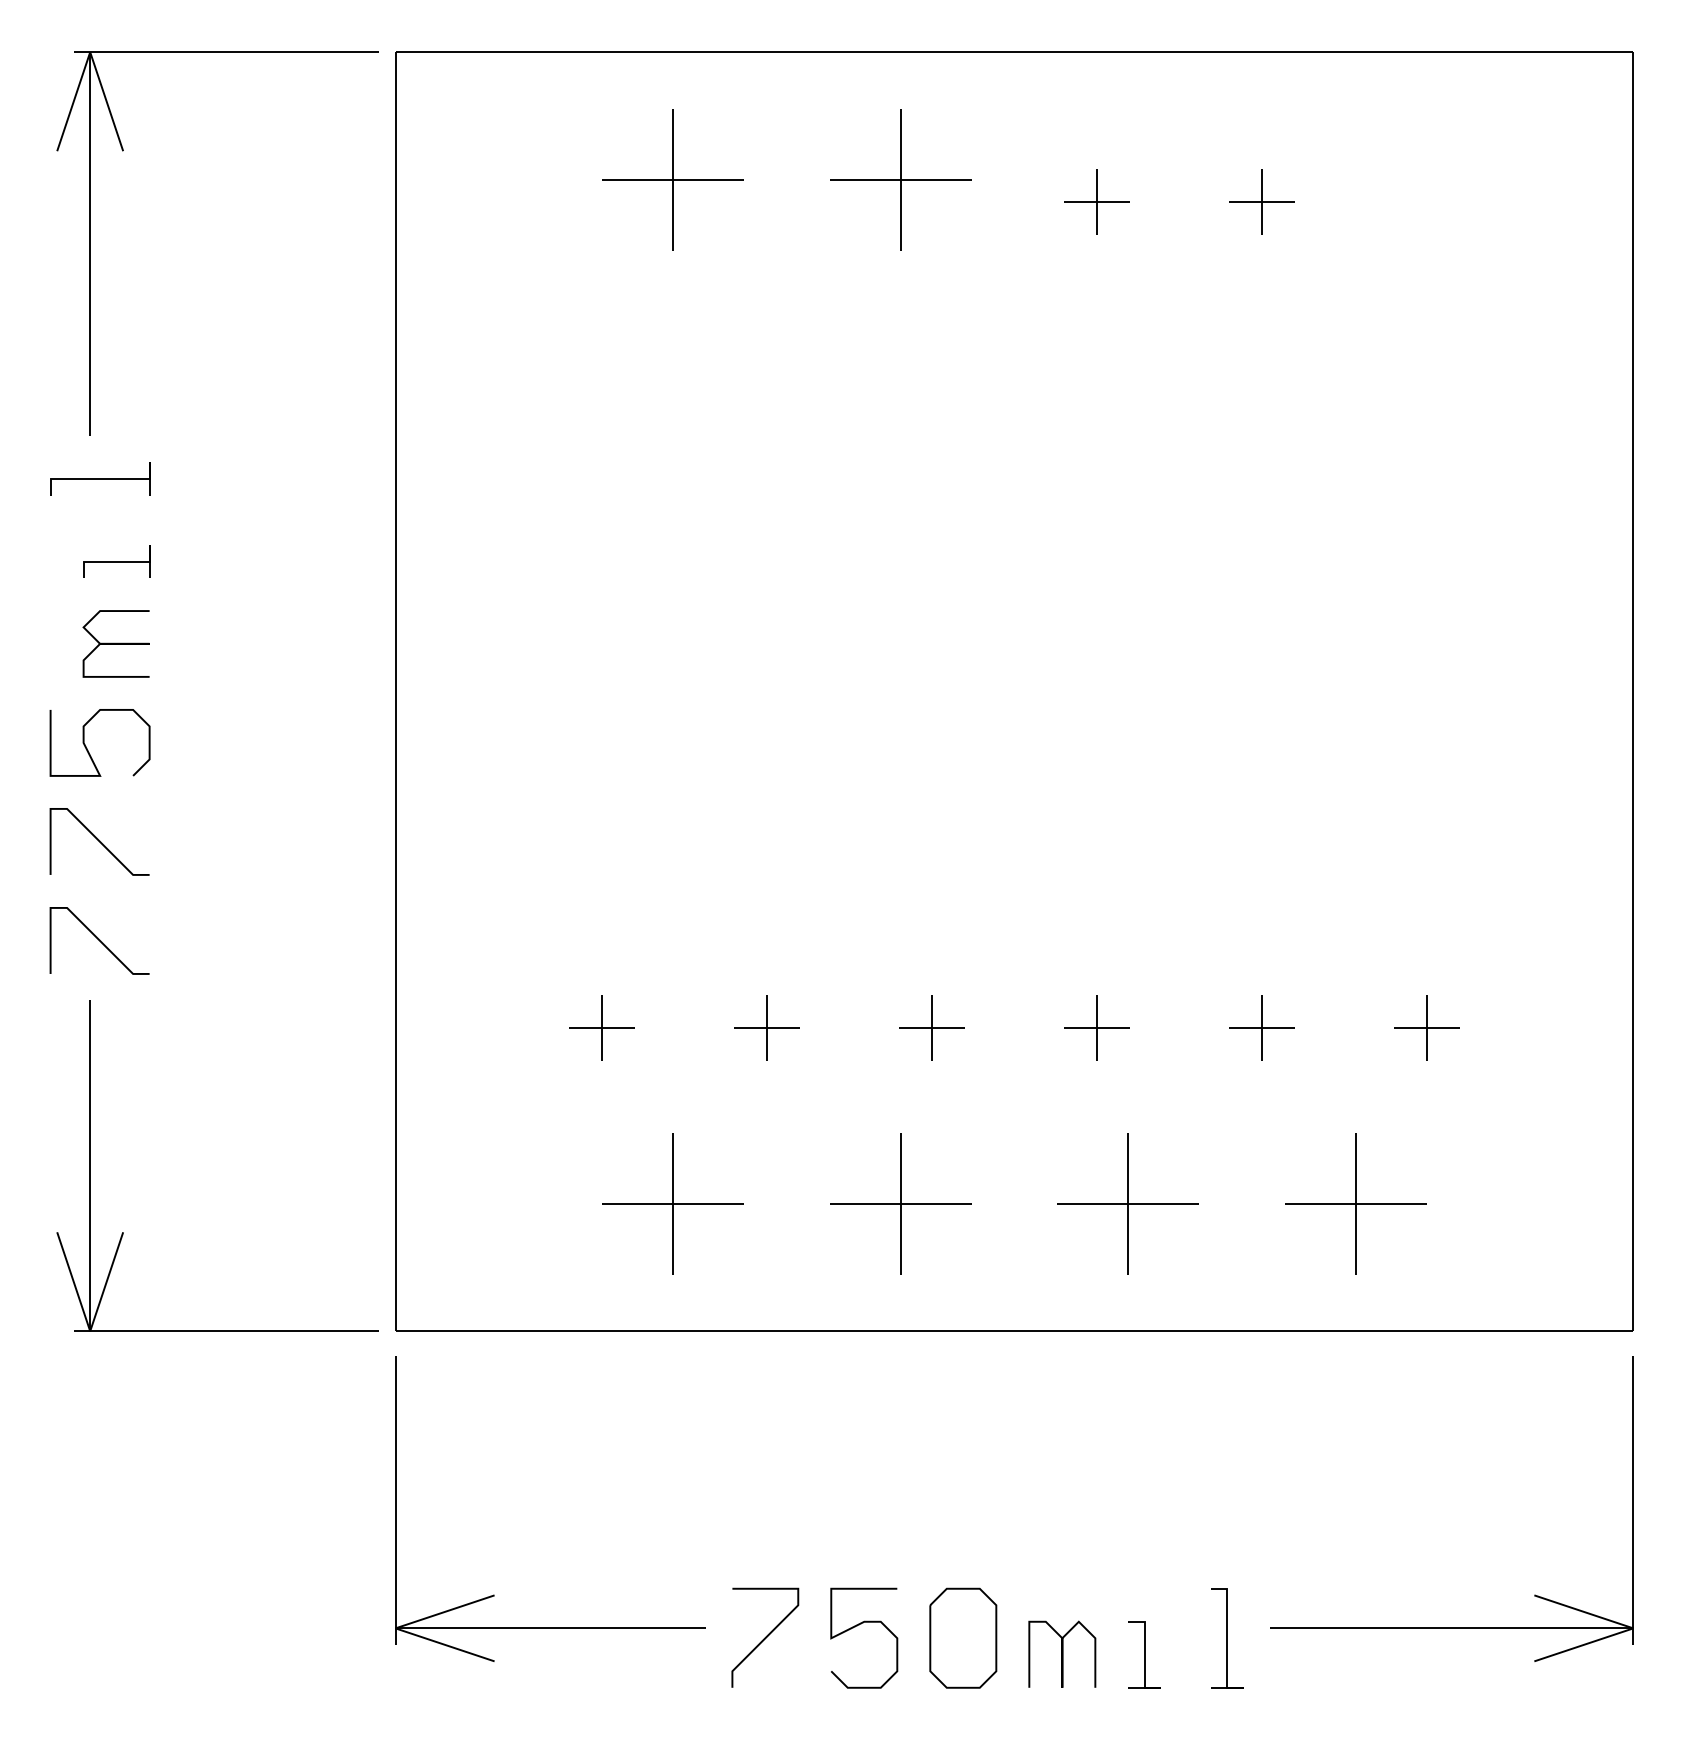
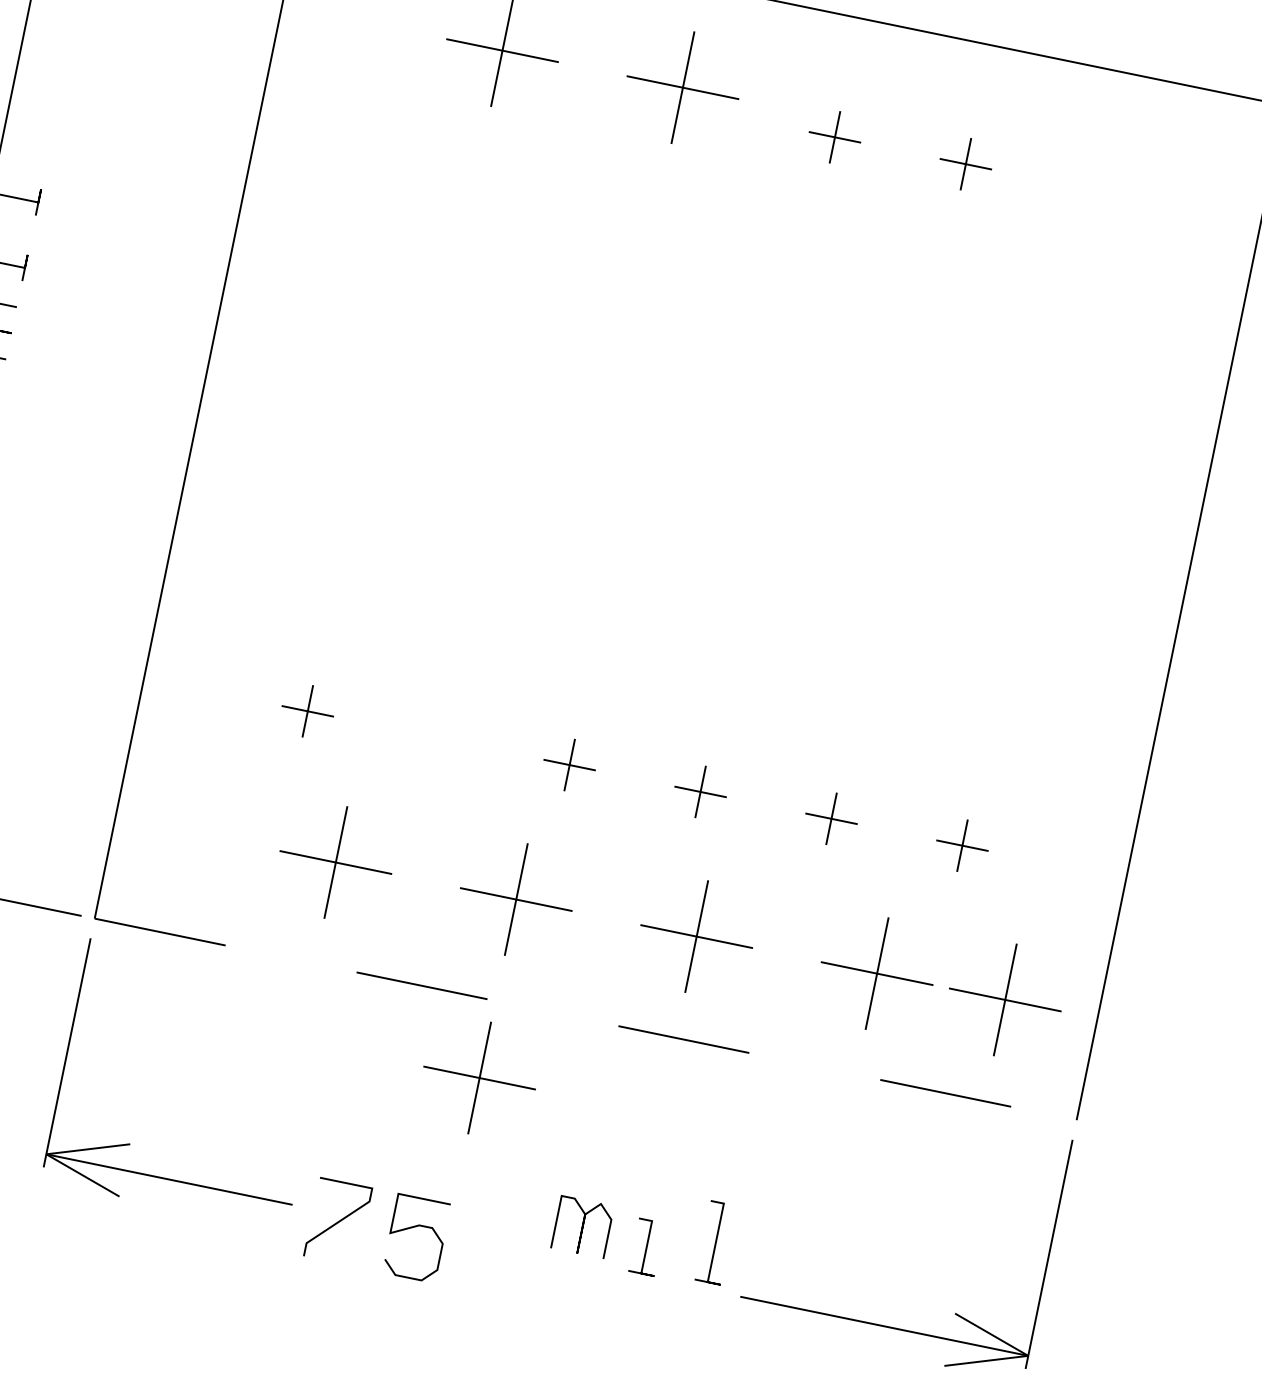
part: (766, 1027) -> (438, 738), removed
part: (1516, 1203) -> (1004, 999), added
line: (1014, 1331) -> (585, 1019), solid -> dashed
part: (900, 1428) -> (479, 1077), added
part: (963, 1637) -> (495, 1254), removed
line: (1227, 1638) -> (715, 1243), moved
curve: (1062, 1653) -> (582, 1226), moved
line: (1144, 1654) -> (646, 1247), moved

